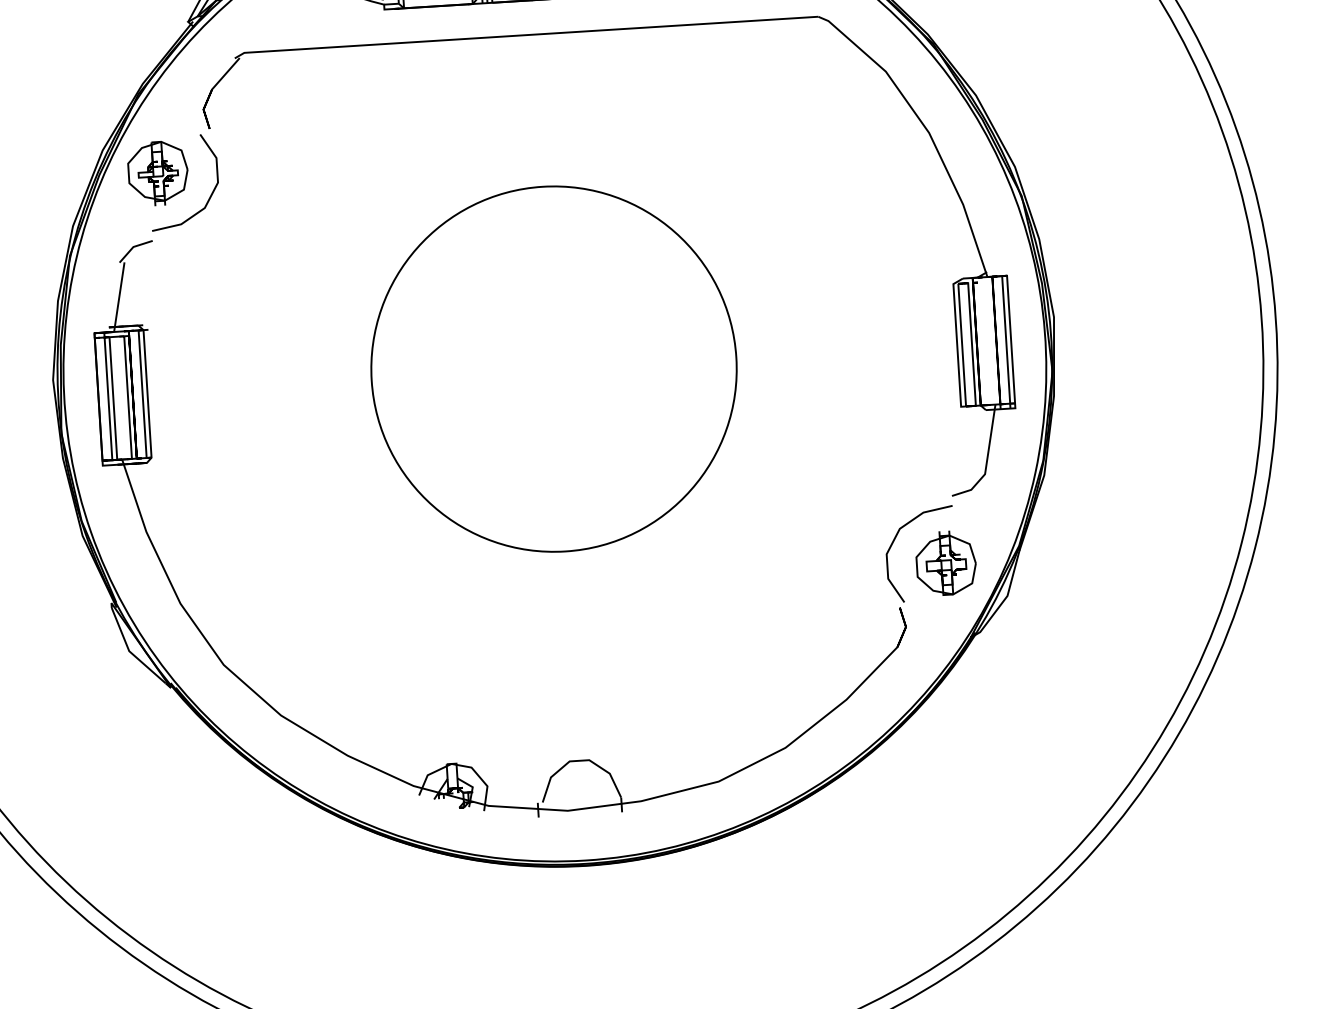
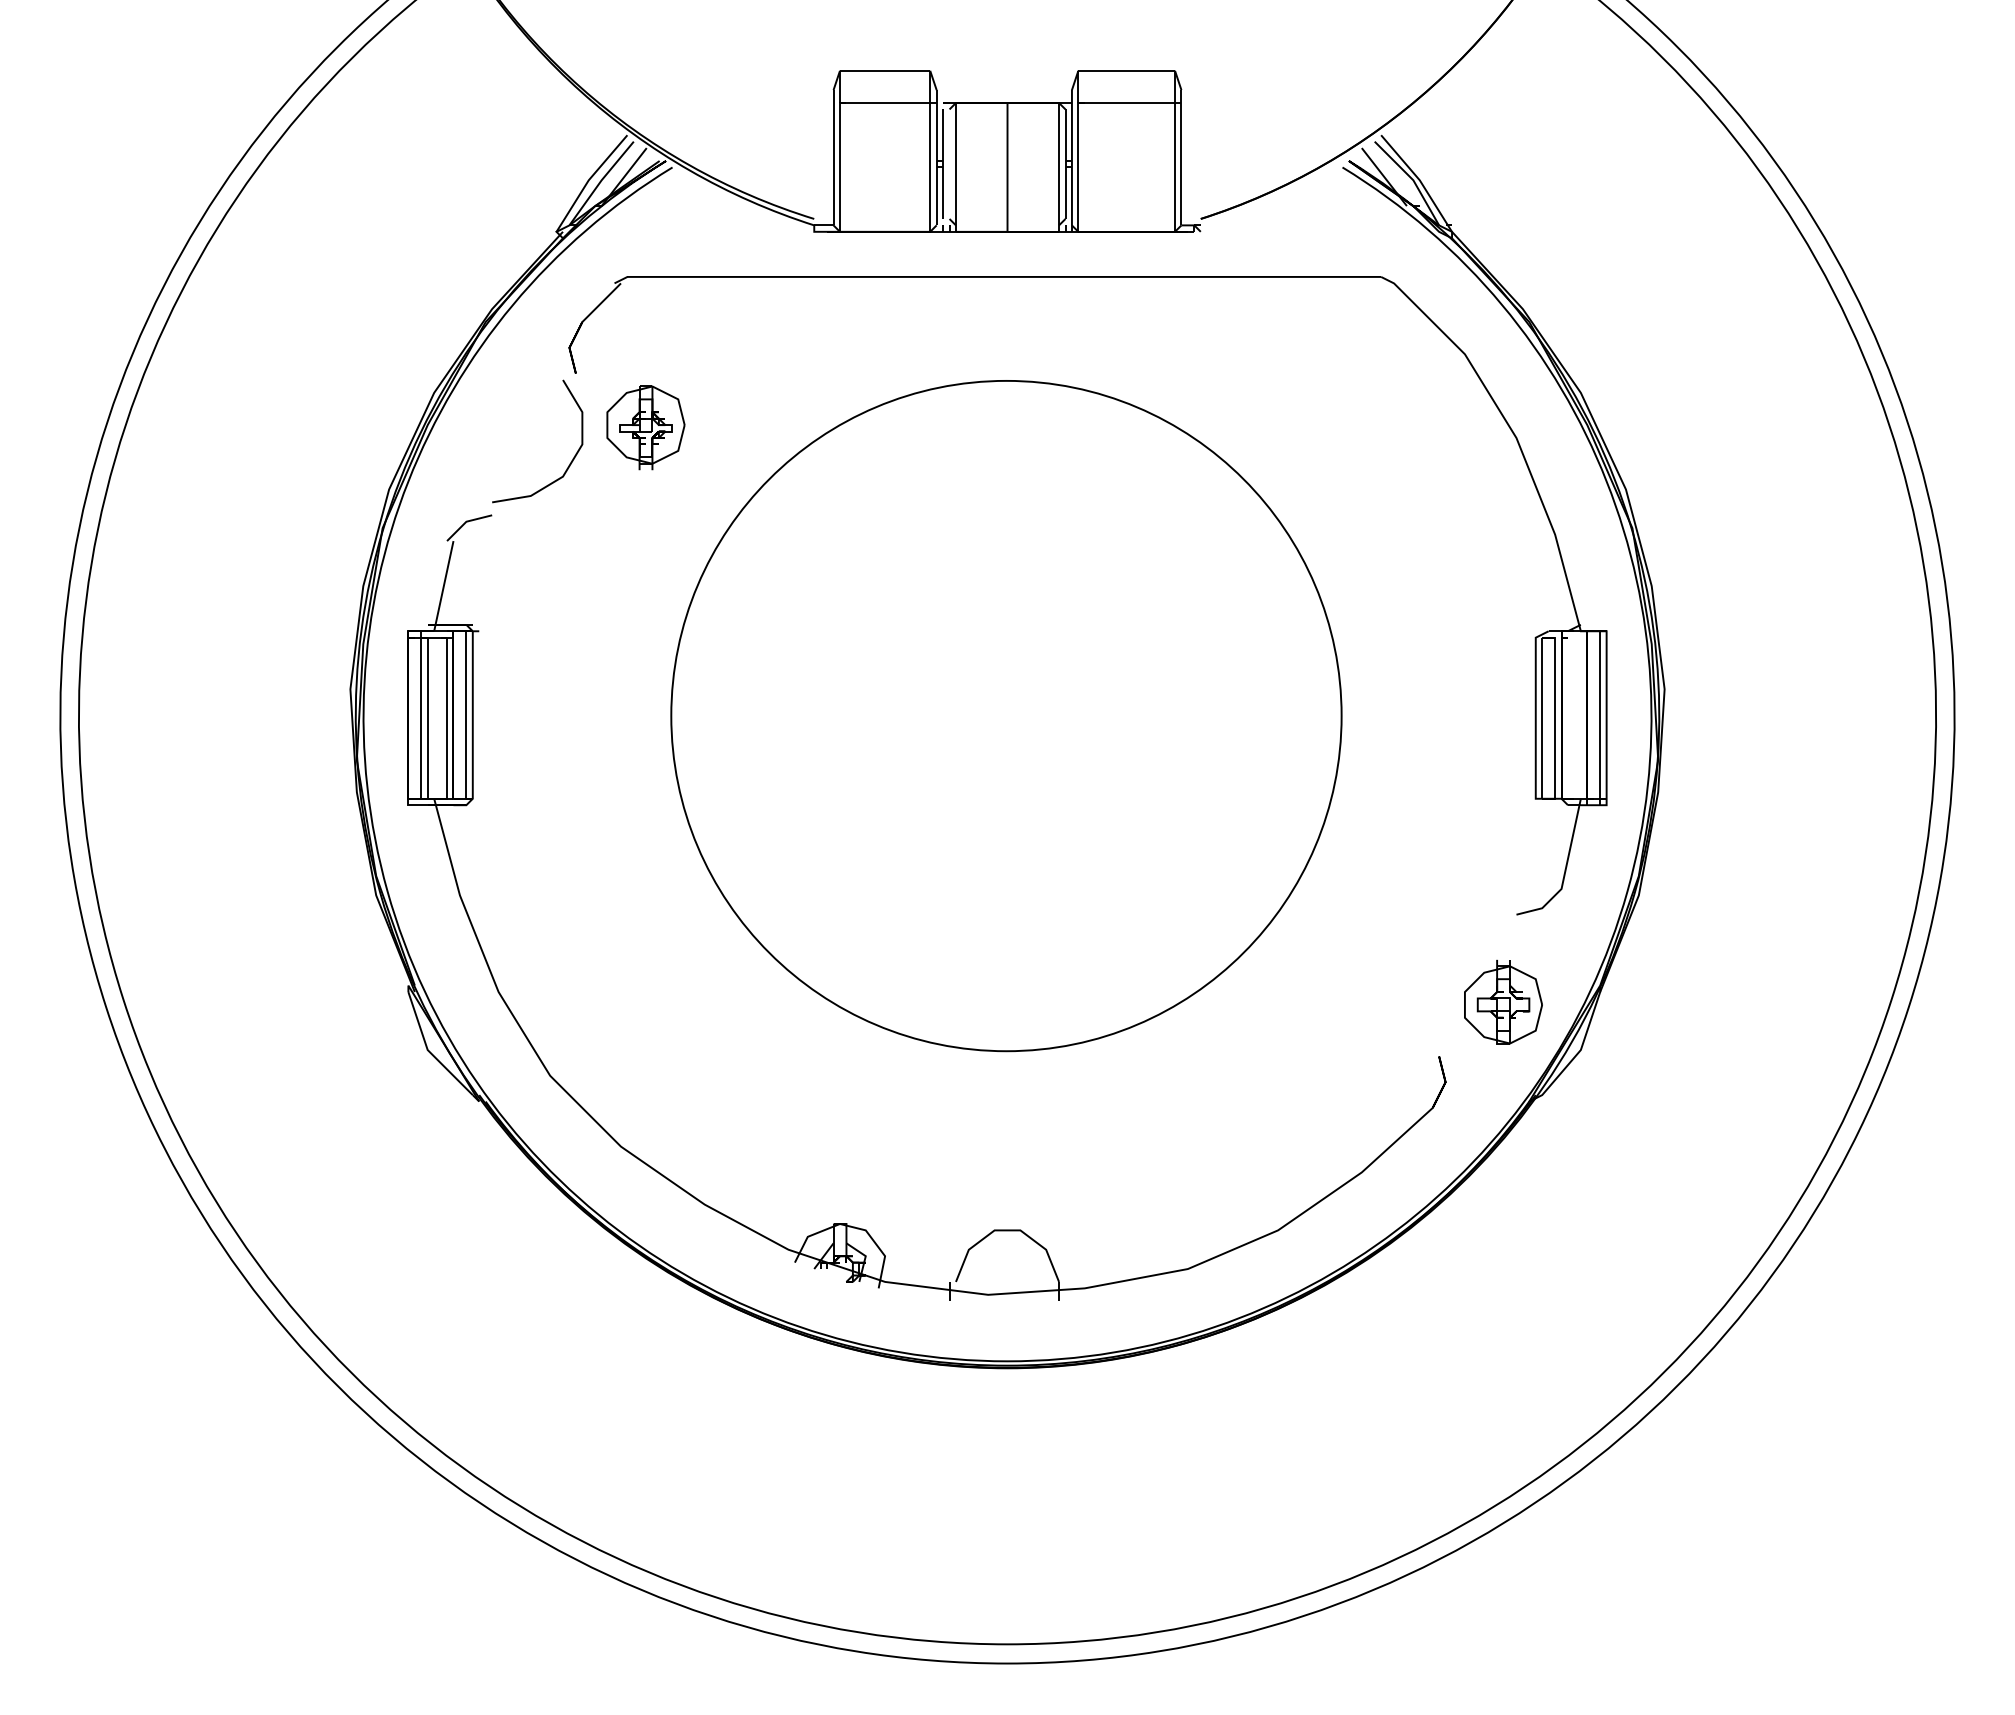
part: (157, 173) -> (645, 427), moved
circle: (554, 368) -> (1006, 715), size x1.4
curve: (895, 539) -> (1438, 967), removed

